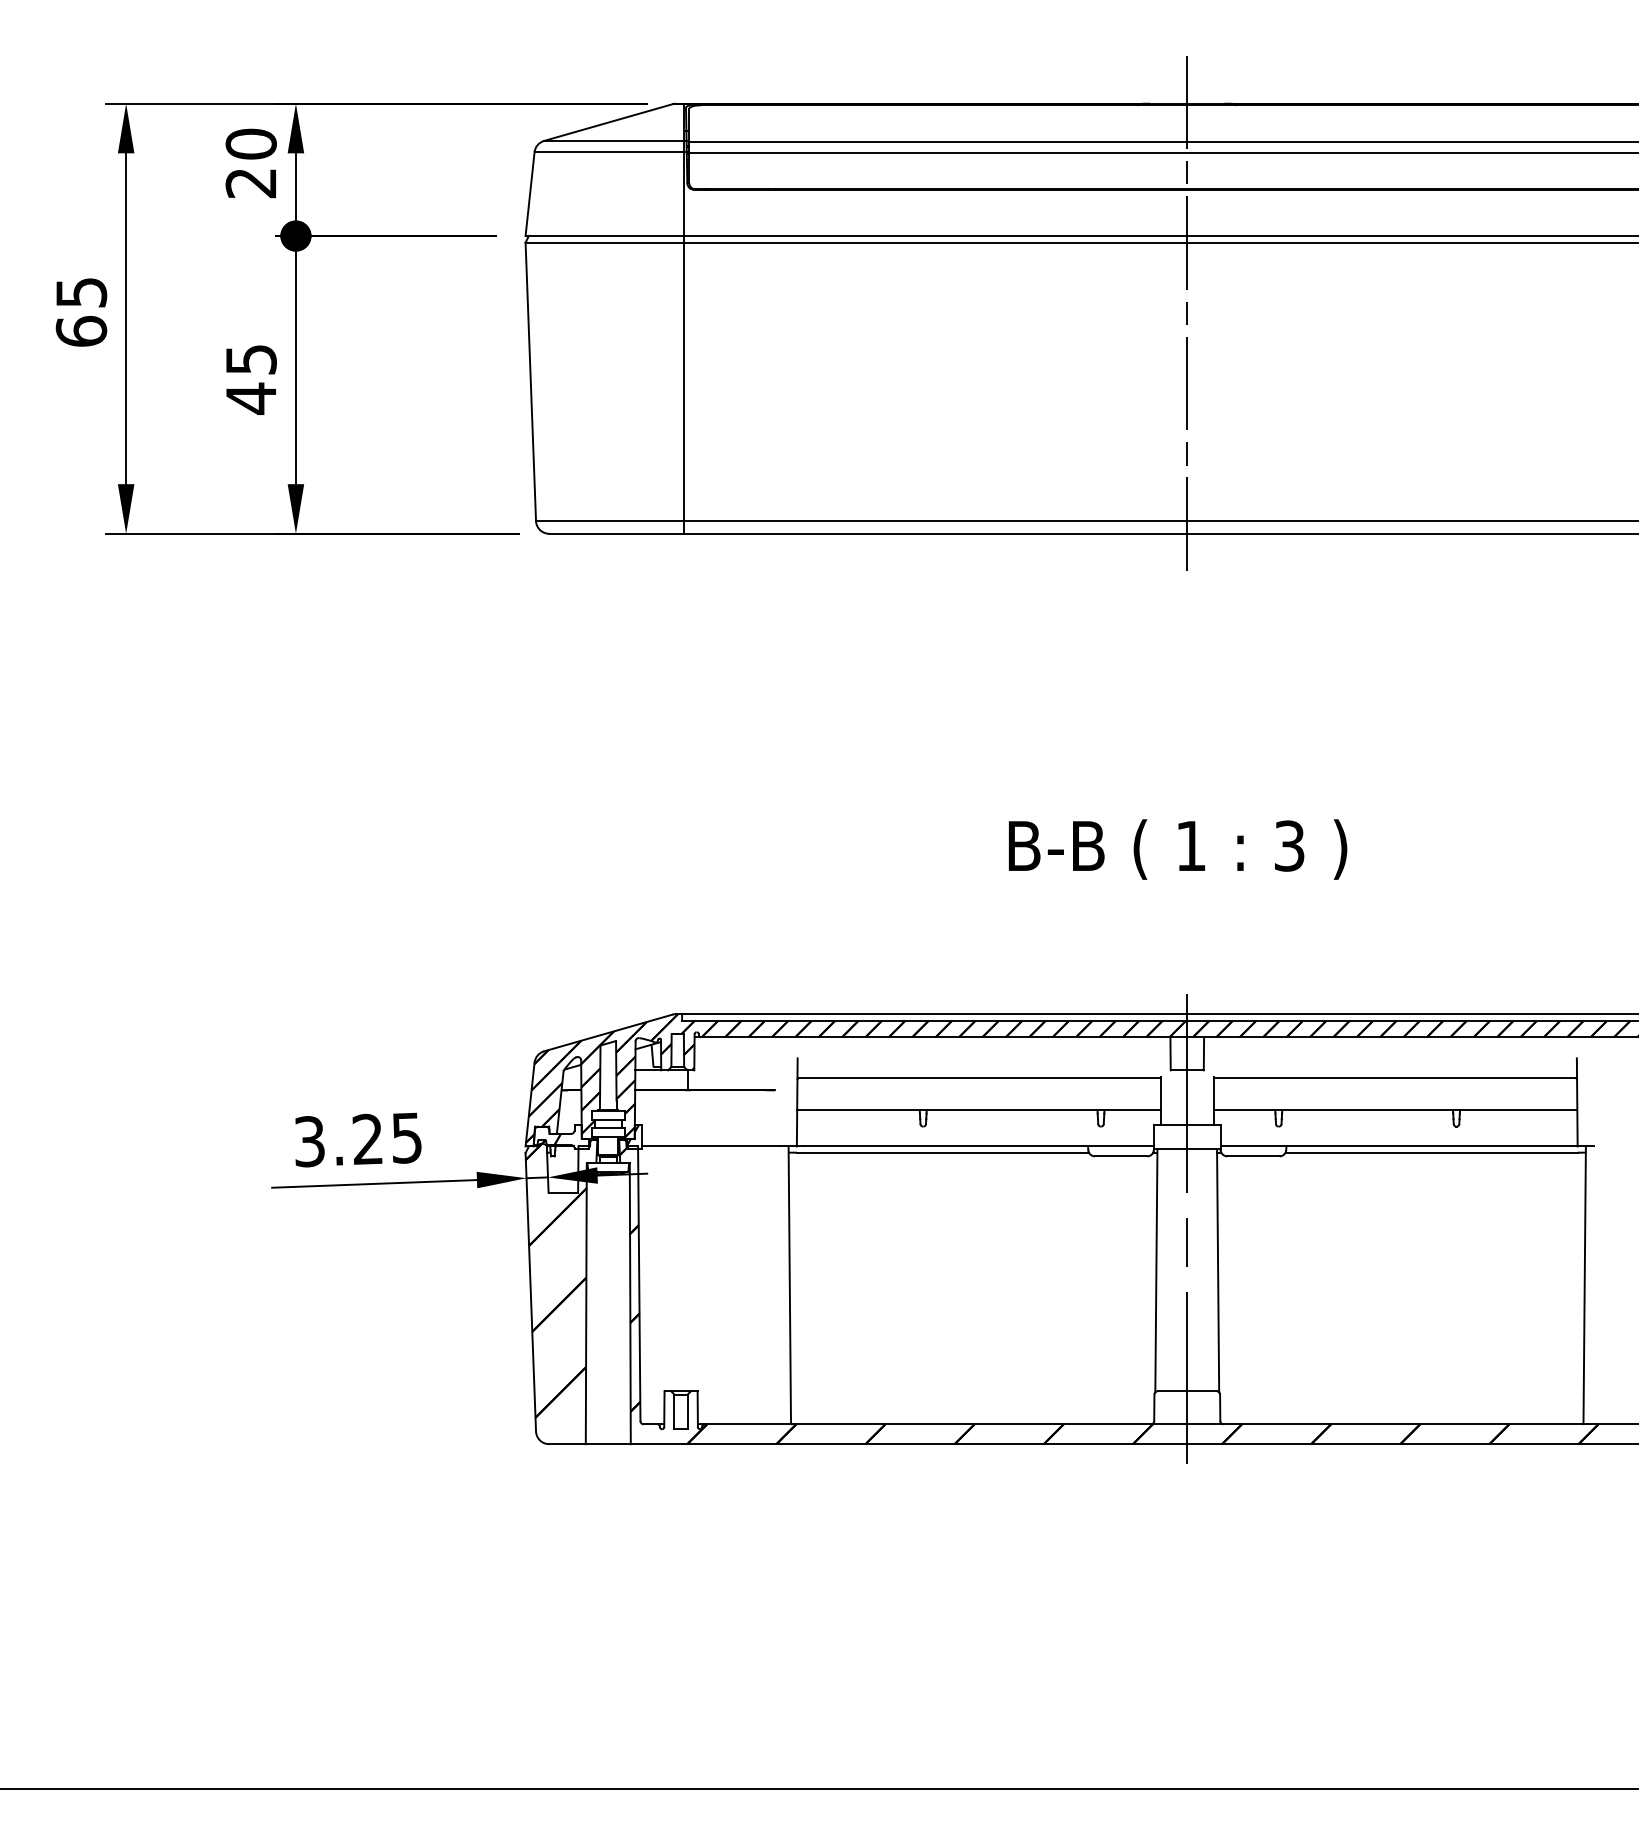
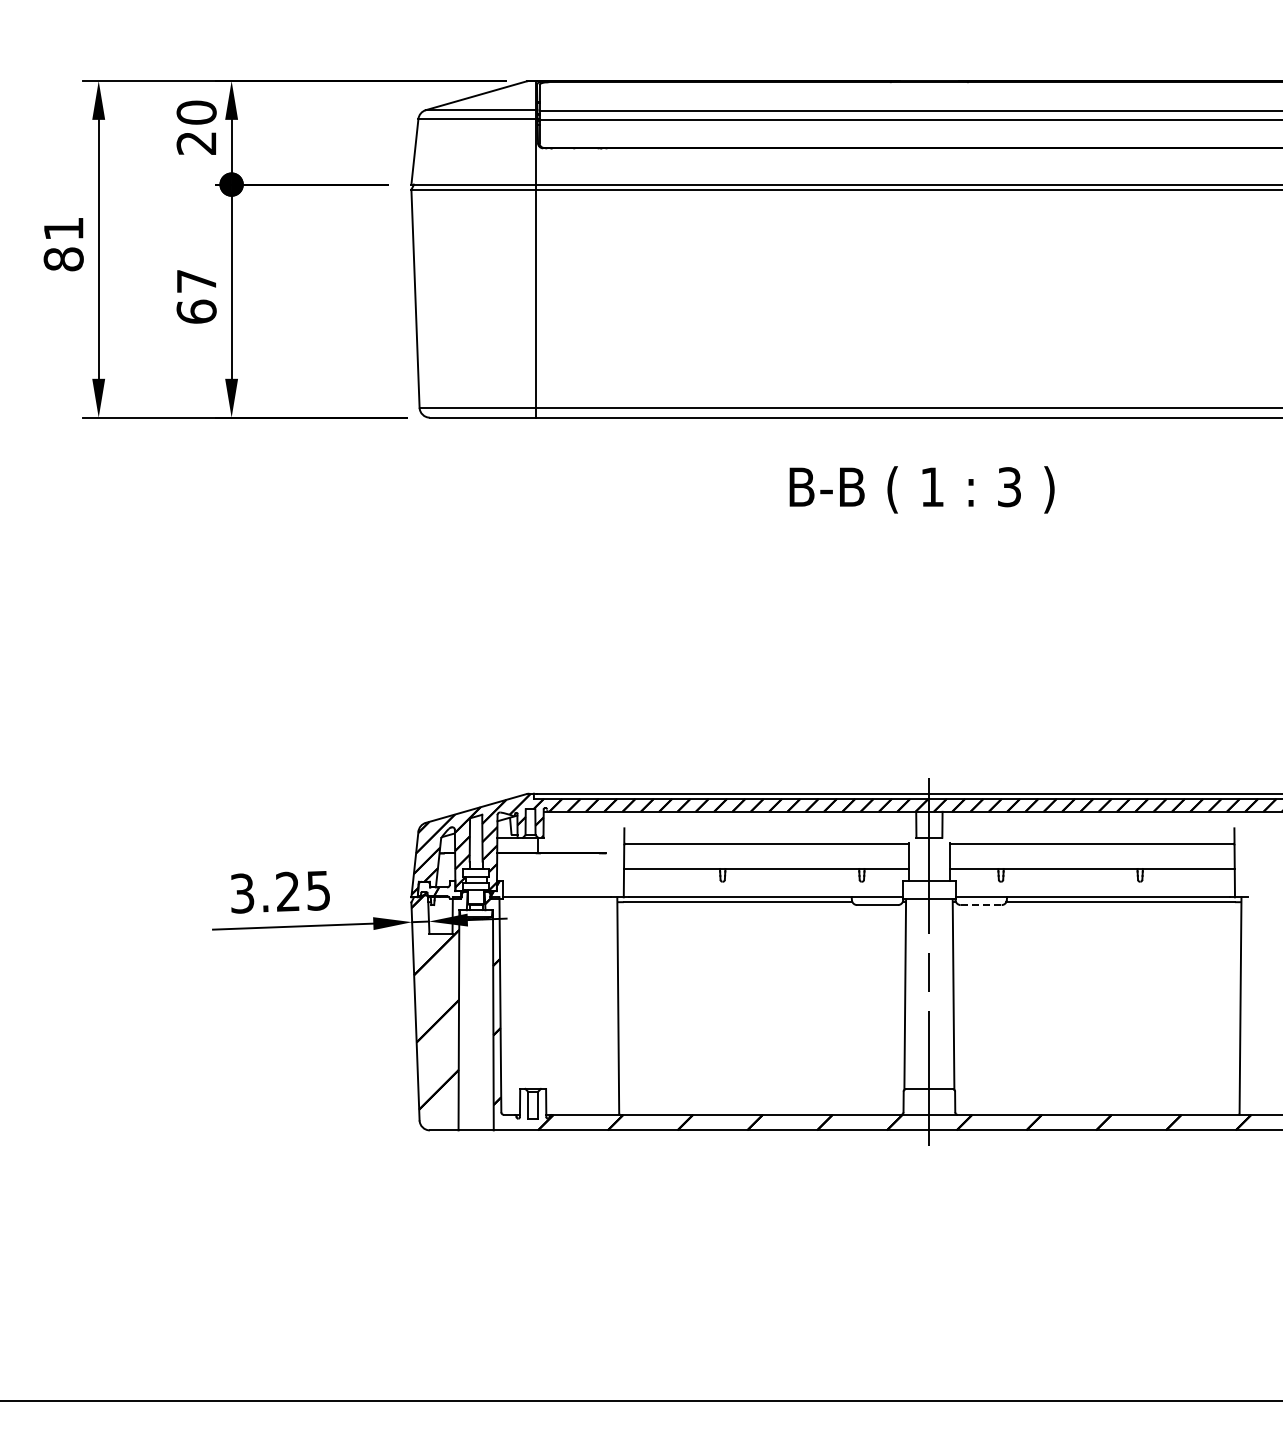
text: (81, 312) -> (63, 244), 65 -> 81
line: (1187, 318) -> (929, 249), removed
text: (251, 380) -> (196, 297), 45 -> 67
text: (1177, 849) -> (921, 489), moved
line: (1253, 1156) -> (981, 905), solid -> dashed

